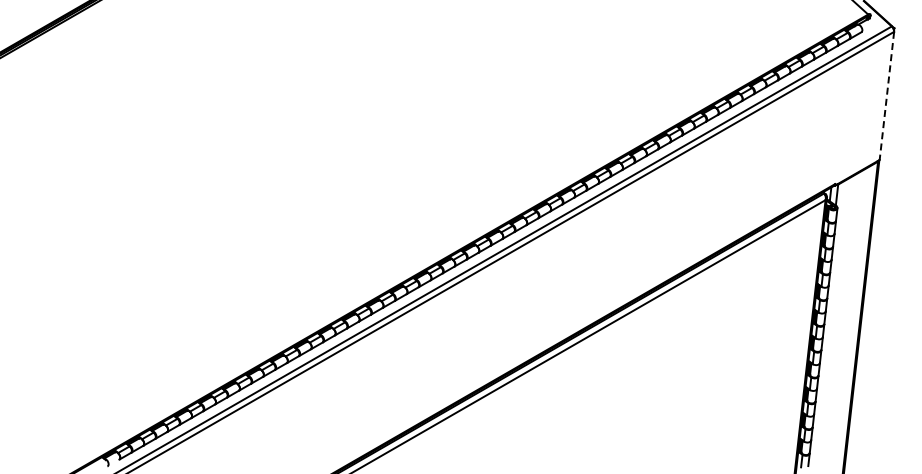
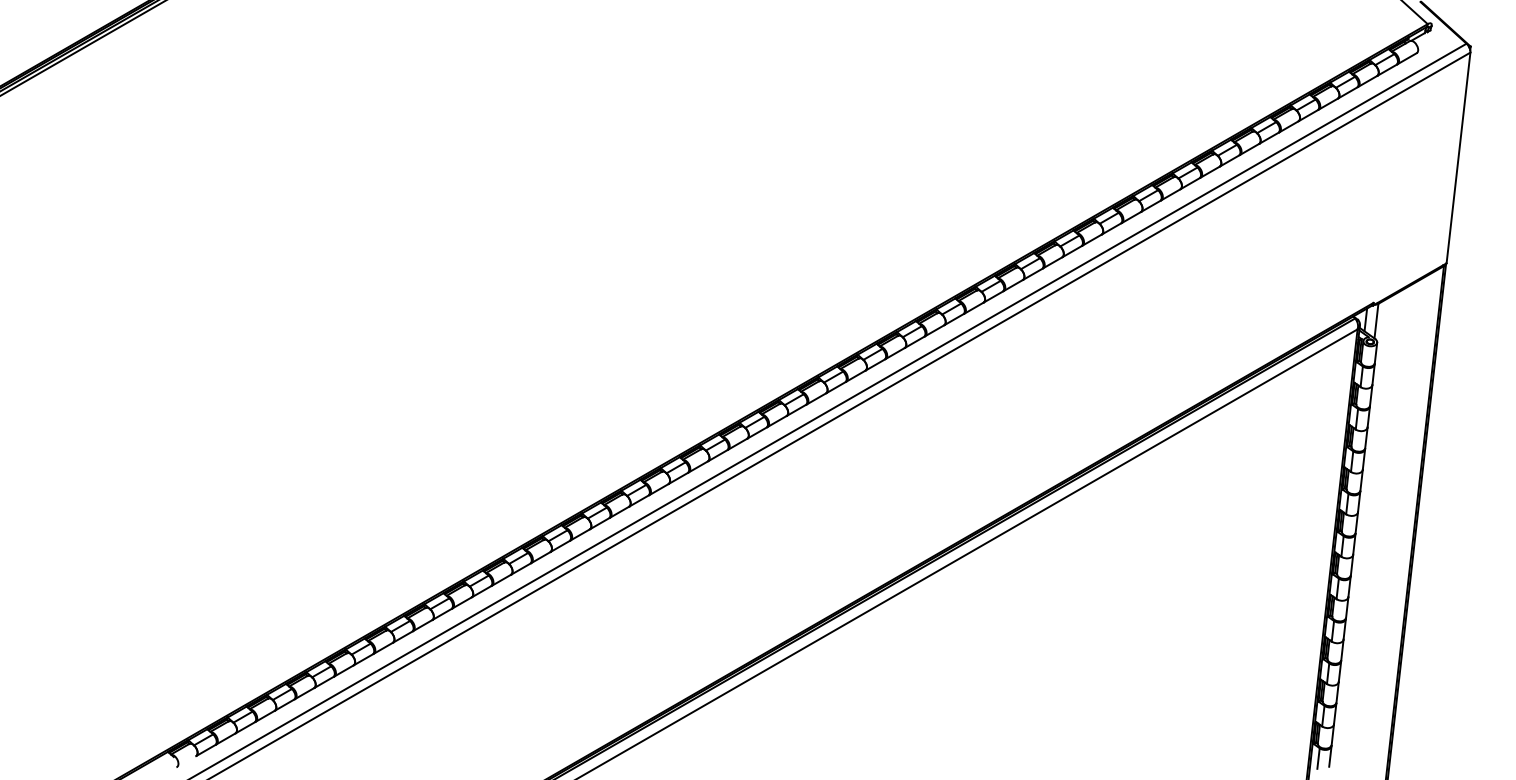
line: (886, 96) -> (1457, 158), dashed -> solid

